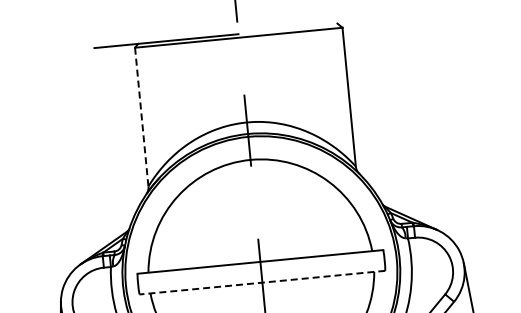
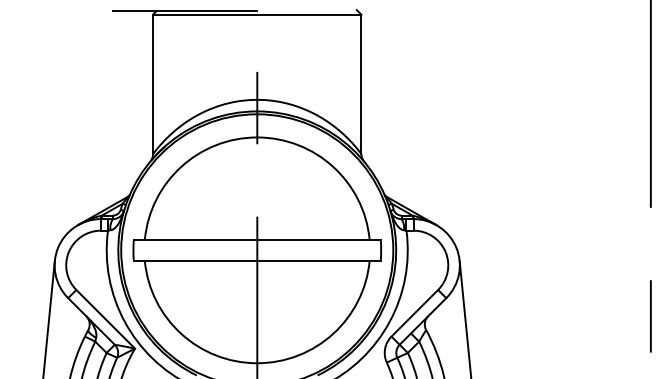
line: (142, 117) -> (153, 84), dashed -> solid
line: (261, 282) -> (256, 260), dashed -> solid

